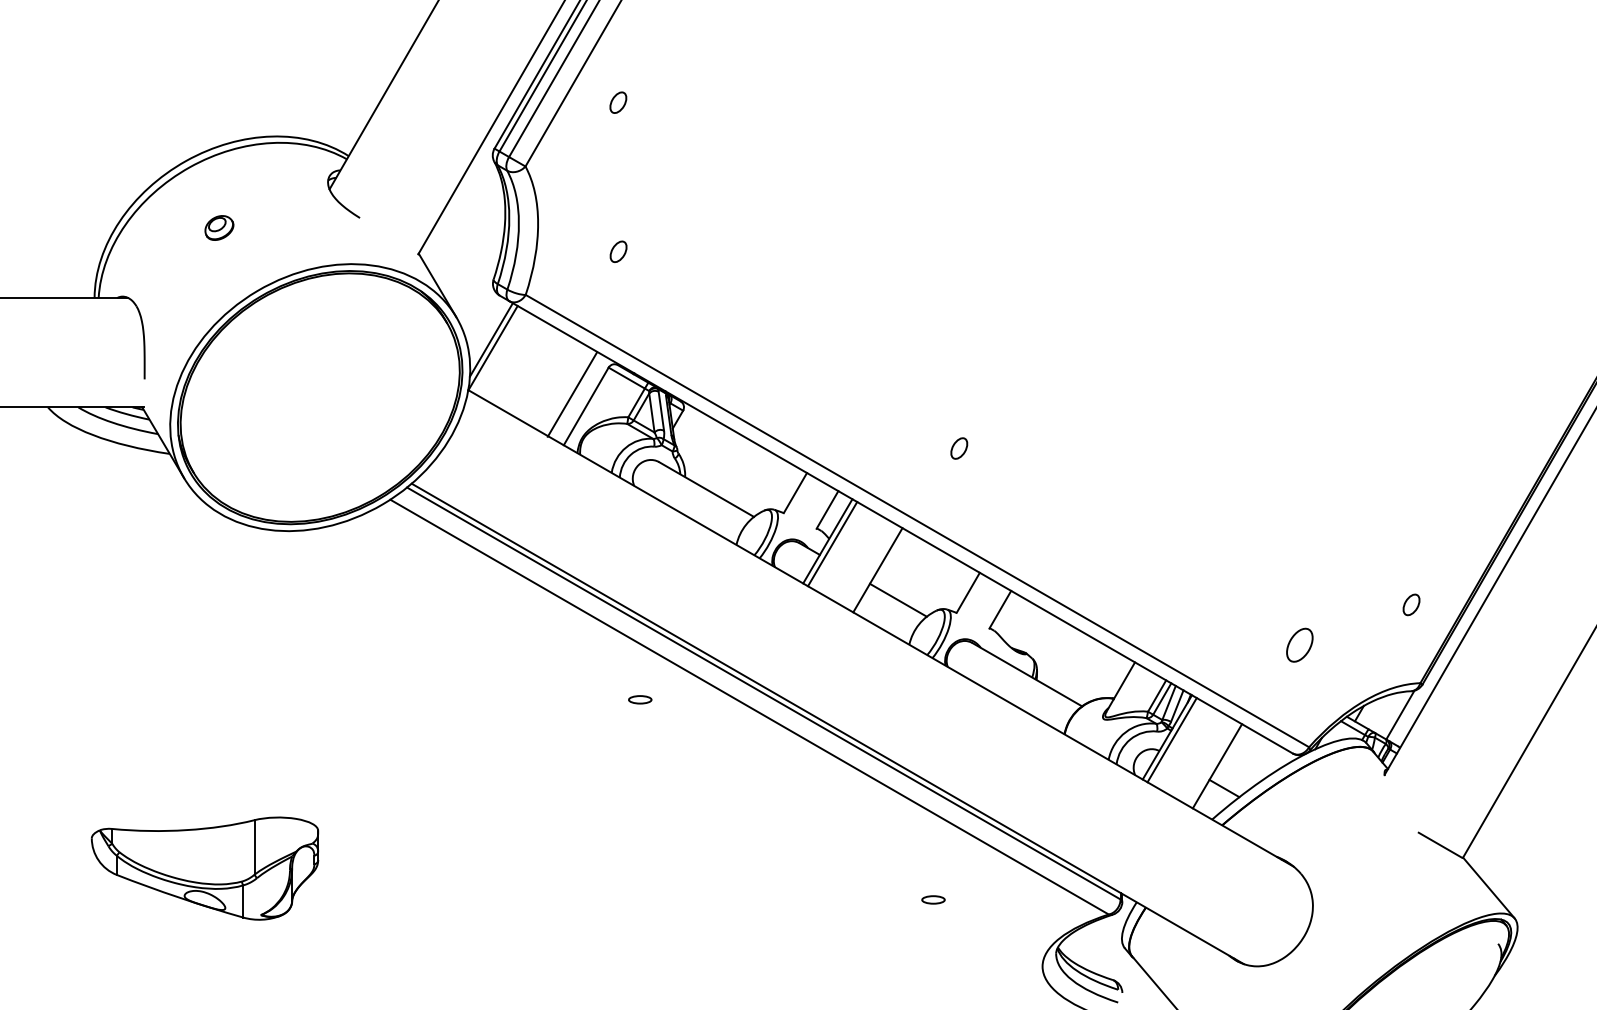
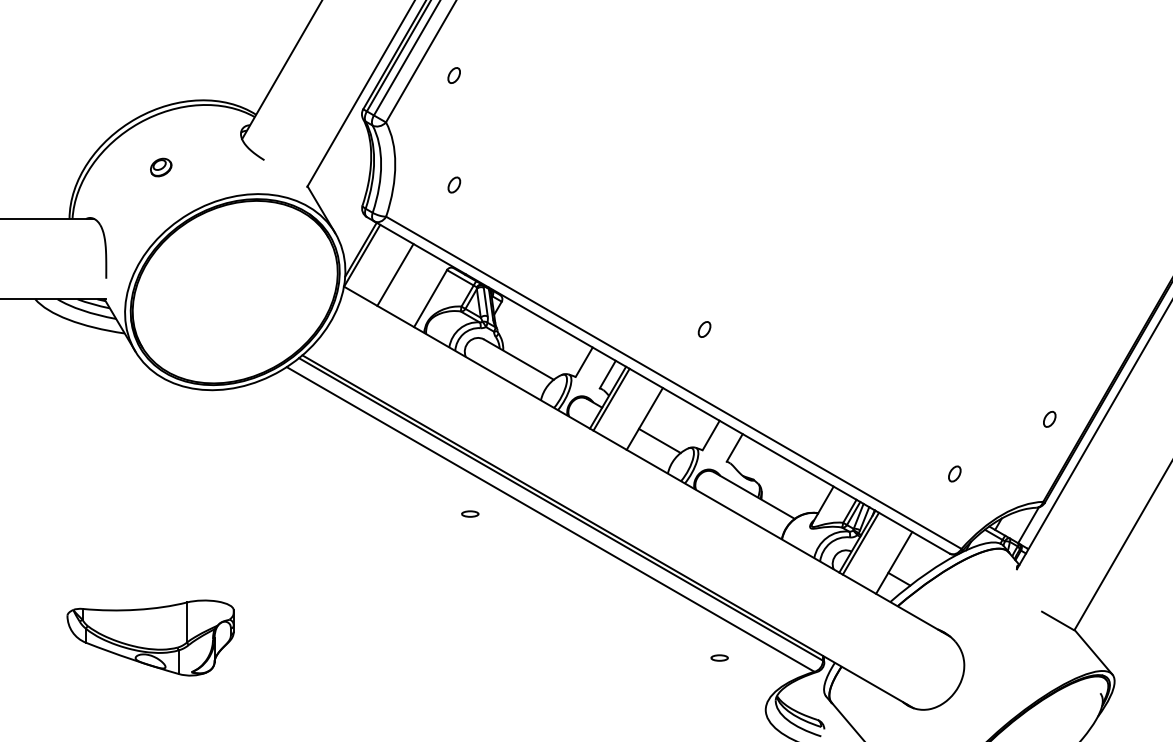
line: (572, 394) -> (395, 274), moved
part: (1411, 603) -> (1049, 418), moved
part: (1299, 644) -> (954, 473), size x0.62
part: (933, 899) -> (719, 657), moved

